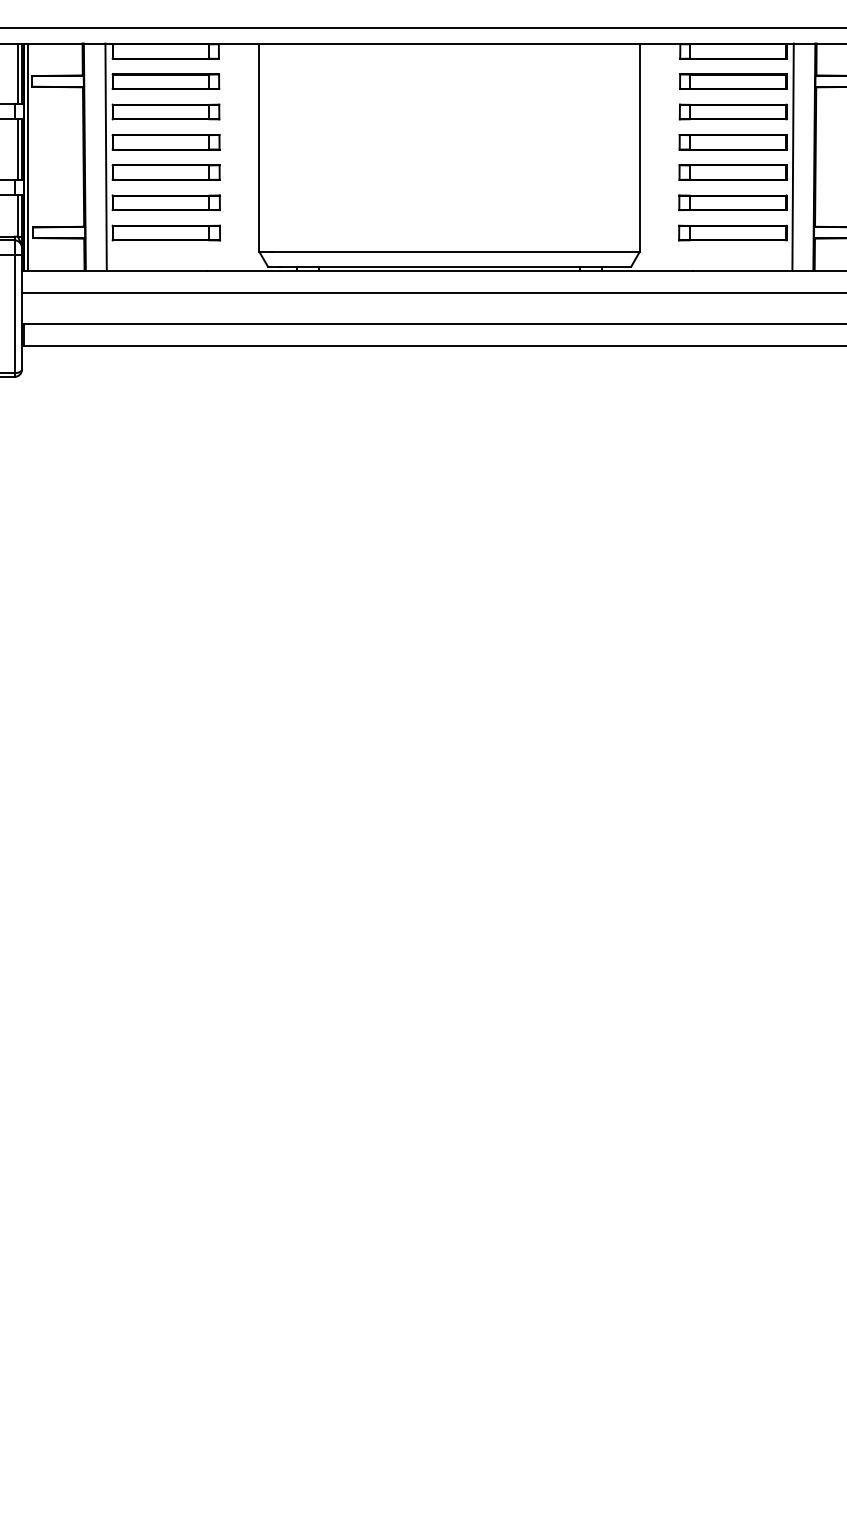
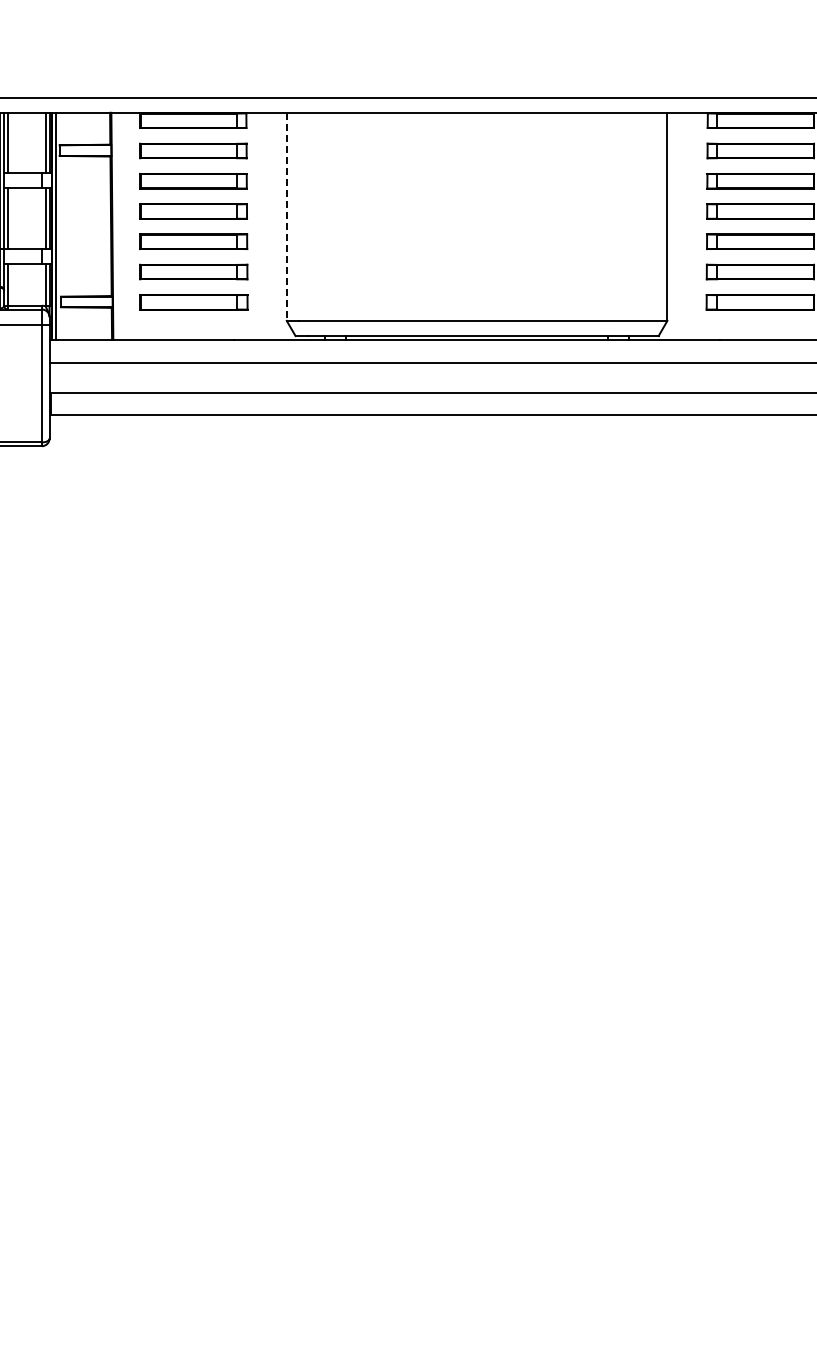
line: (259, 148) -> (287, 217), solid -> dashed
line: (105, 156) -> (133, 225), removed

